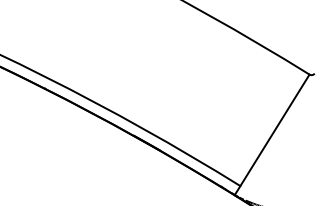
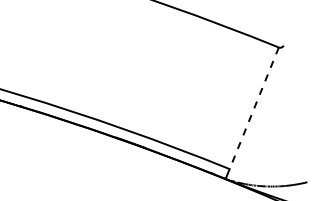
line: (274, 130) -> (253, 108), solid -> dashed

